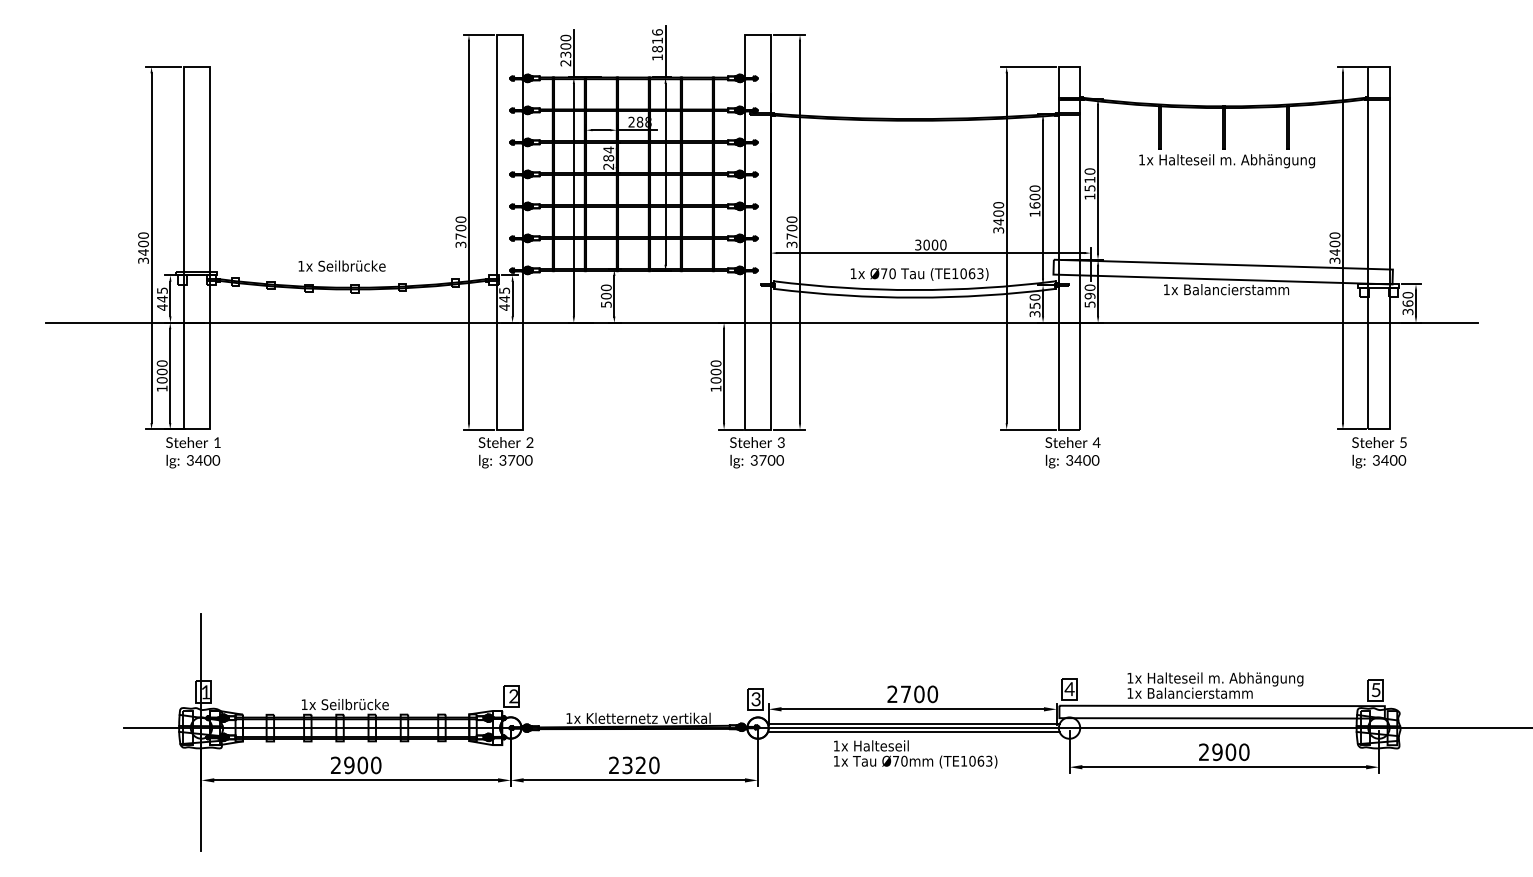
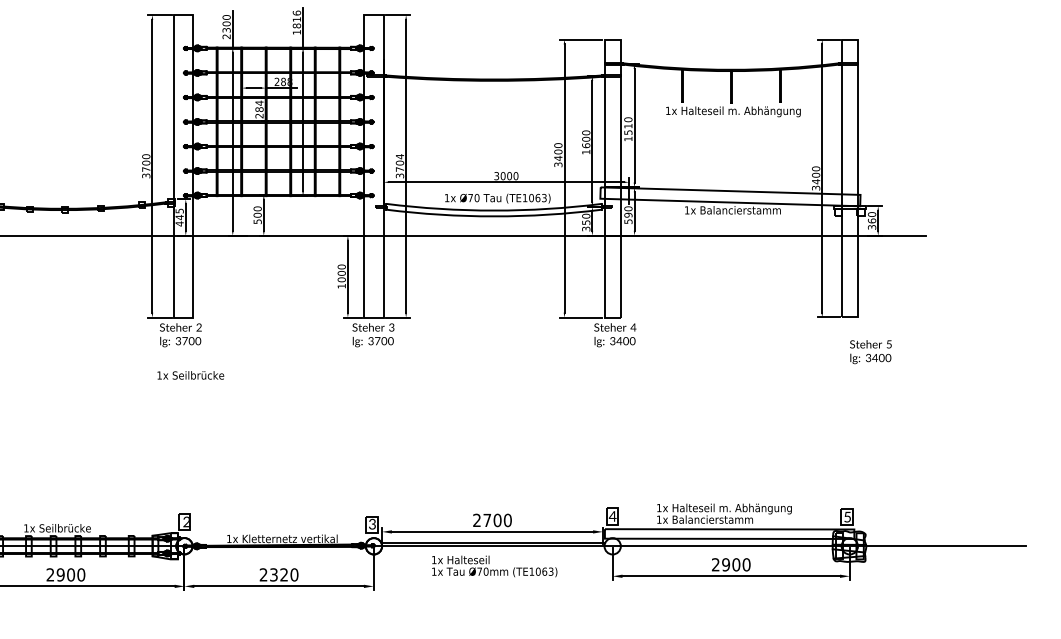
text: (791, 219) -> (399, 156), 3700 -> 3704
text: (341, 265) -> (190, 374), moved
text: (1379, 452) -> (870, 351), moved
line: (913, 731) -> (493, 548), removed

